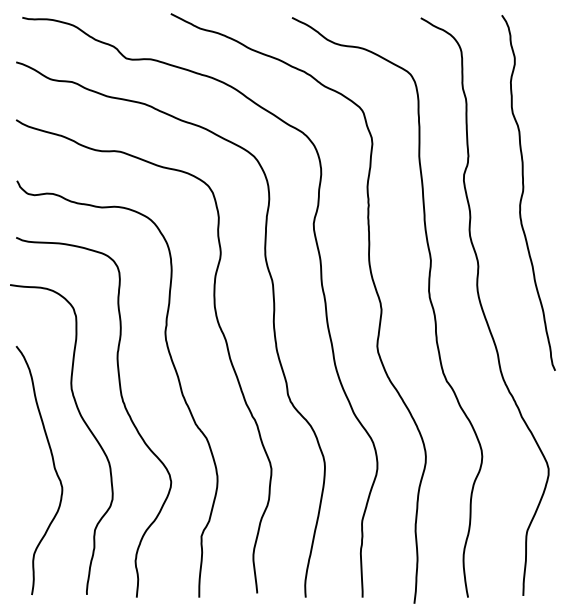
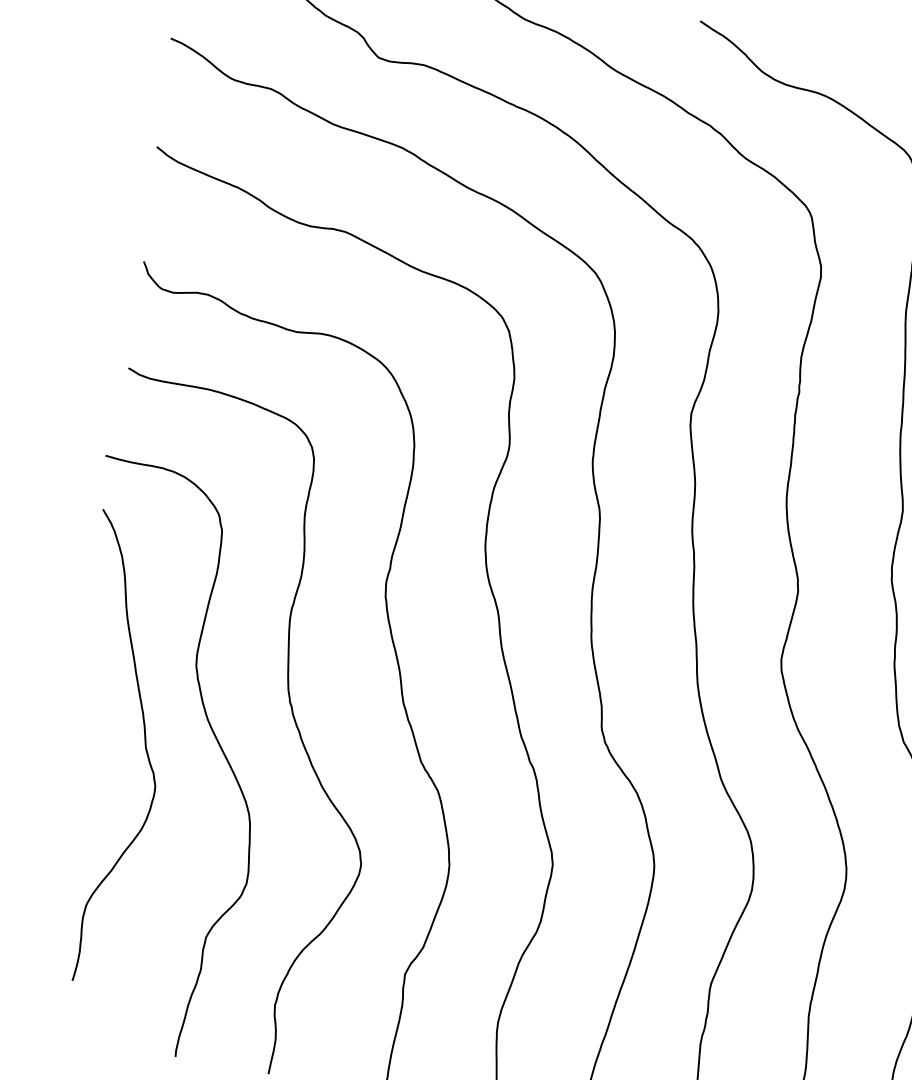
curve: (53, 467) -> (143, 746), moved

